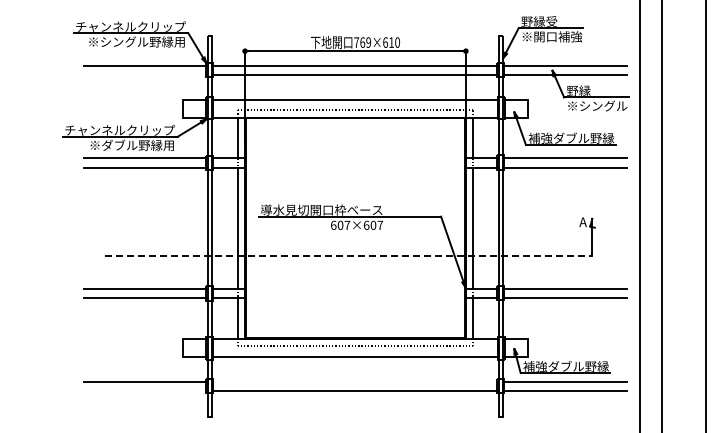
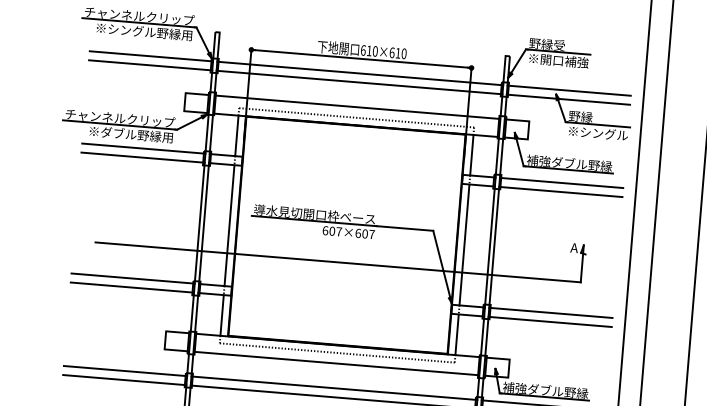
text: (362, 42) -> (369, 50), 769×610 -> 610×610
line: (145, 74) -> (150, 64), added
line: (349, 255) -> (338, 262), dashed -> solid
line: (355, 381) -> (334, 388), added
line: (145, 390) -> (124, 379), added

